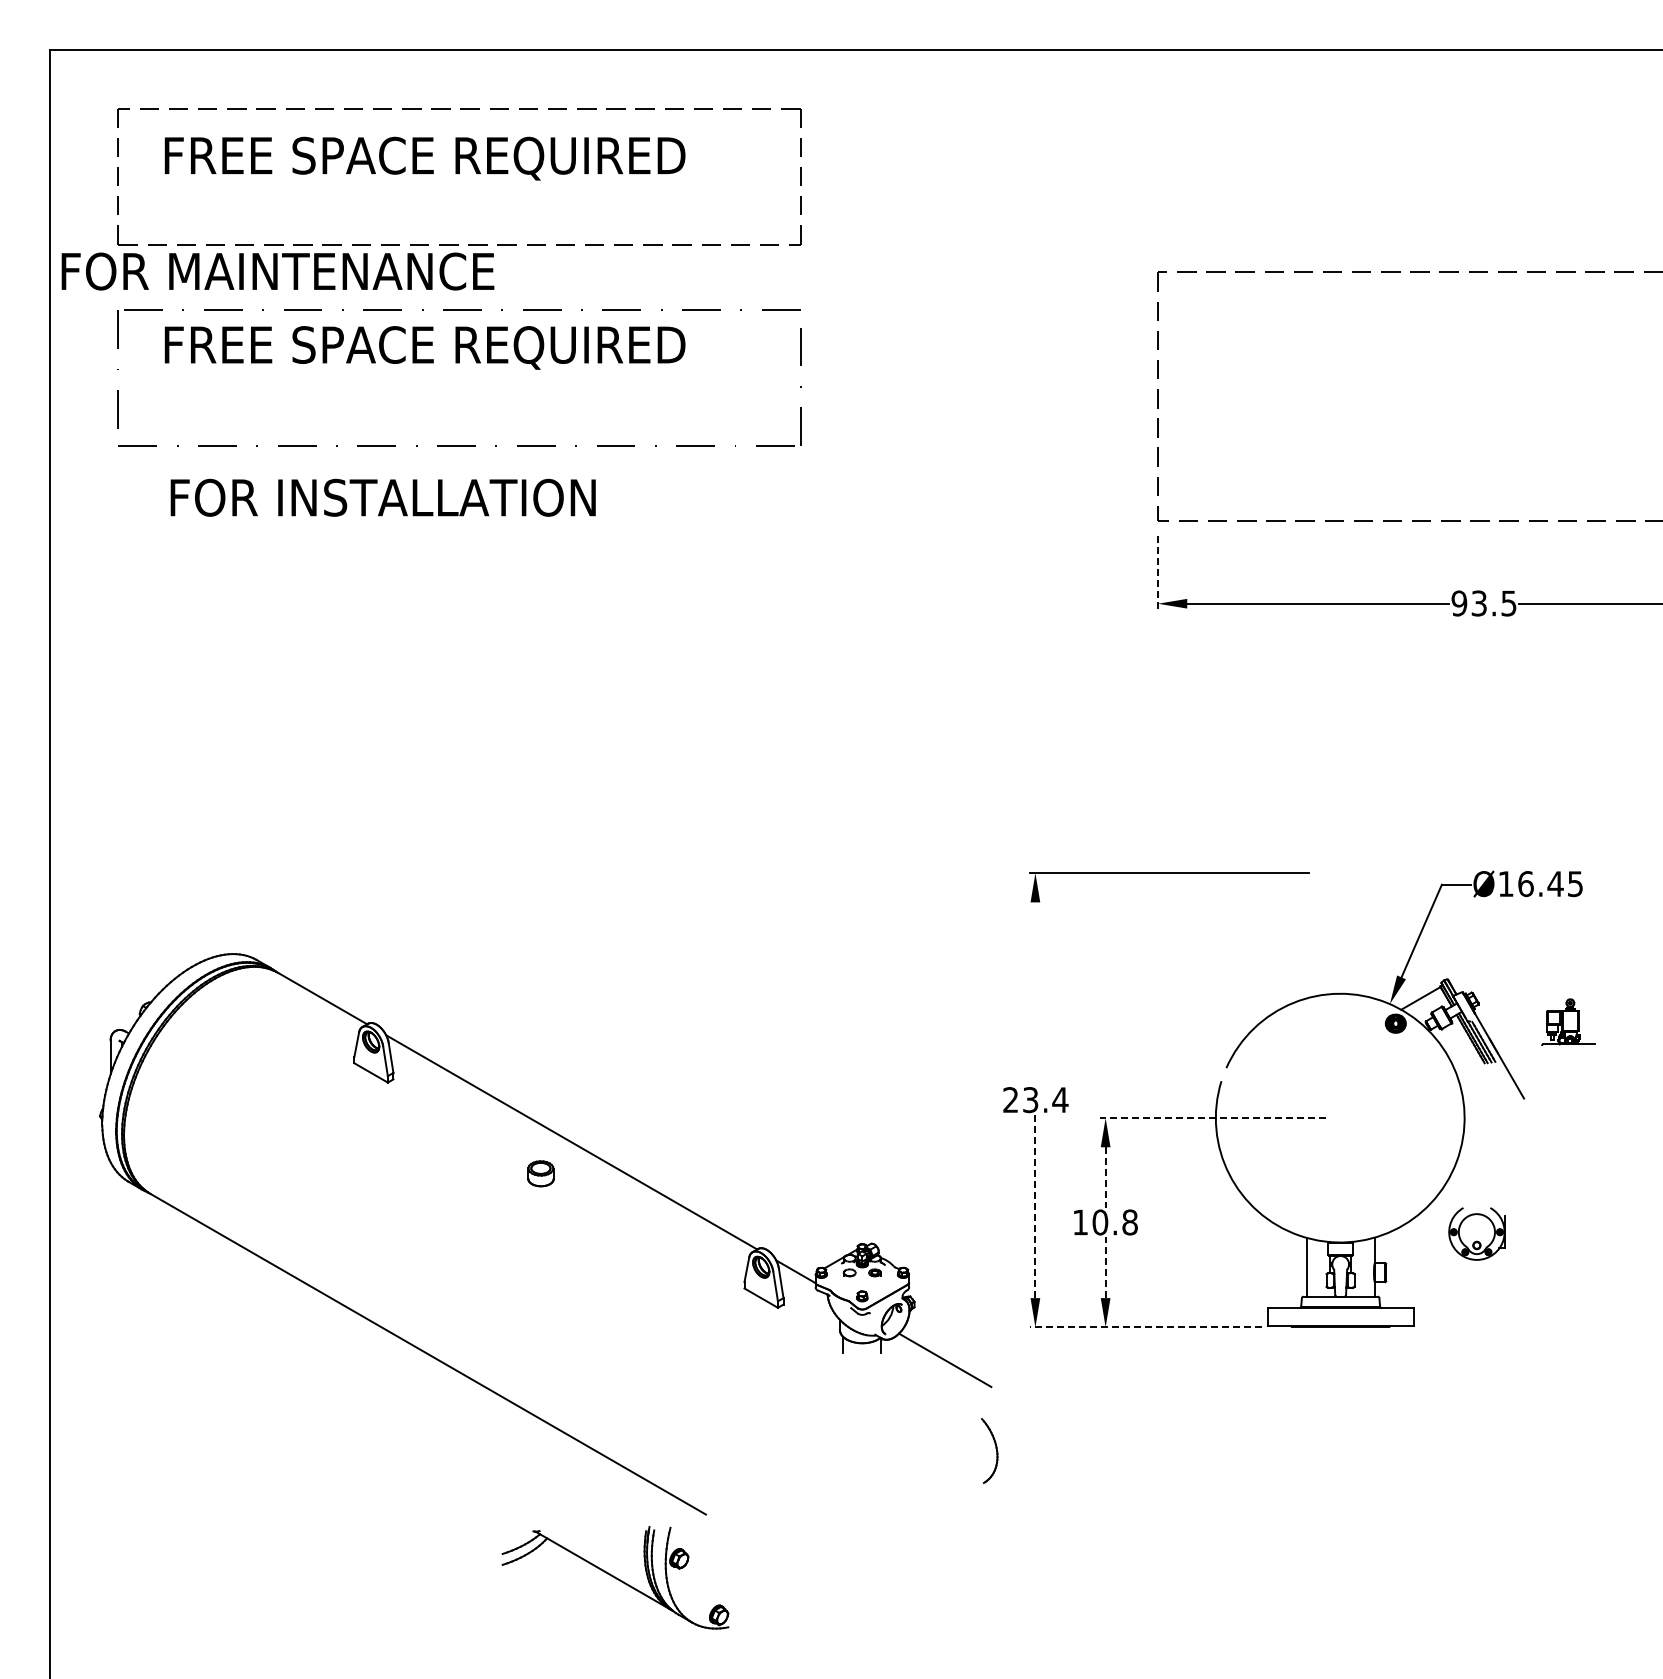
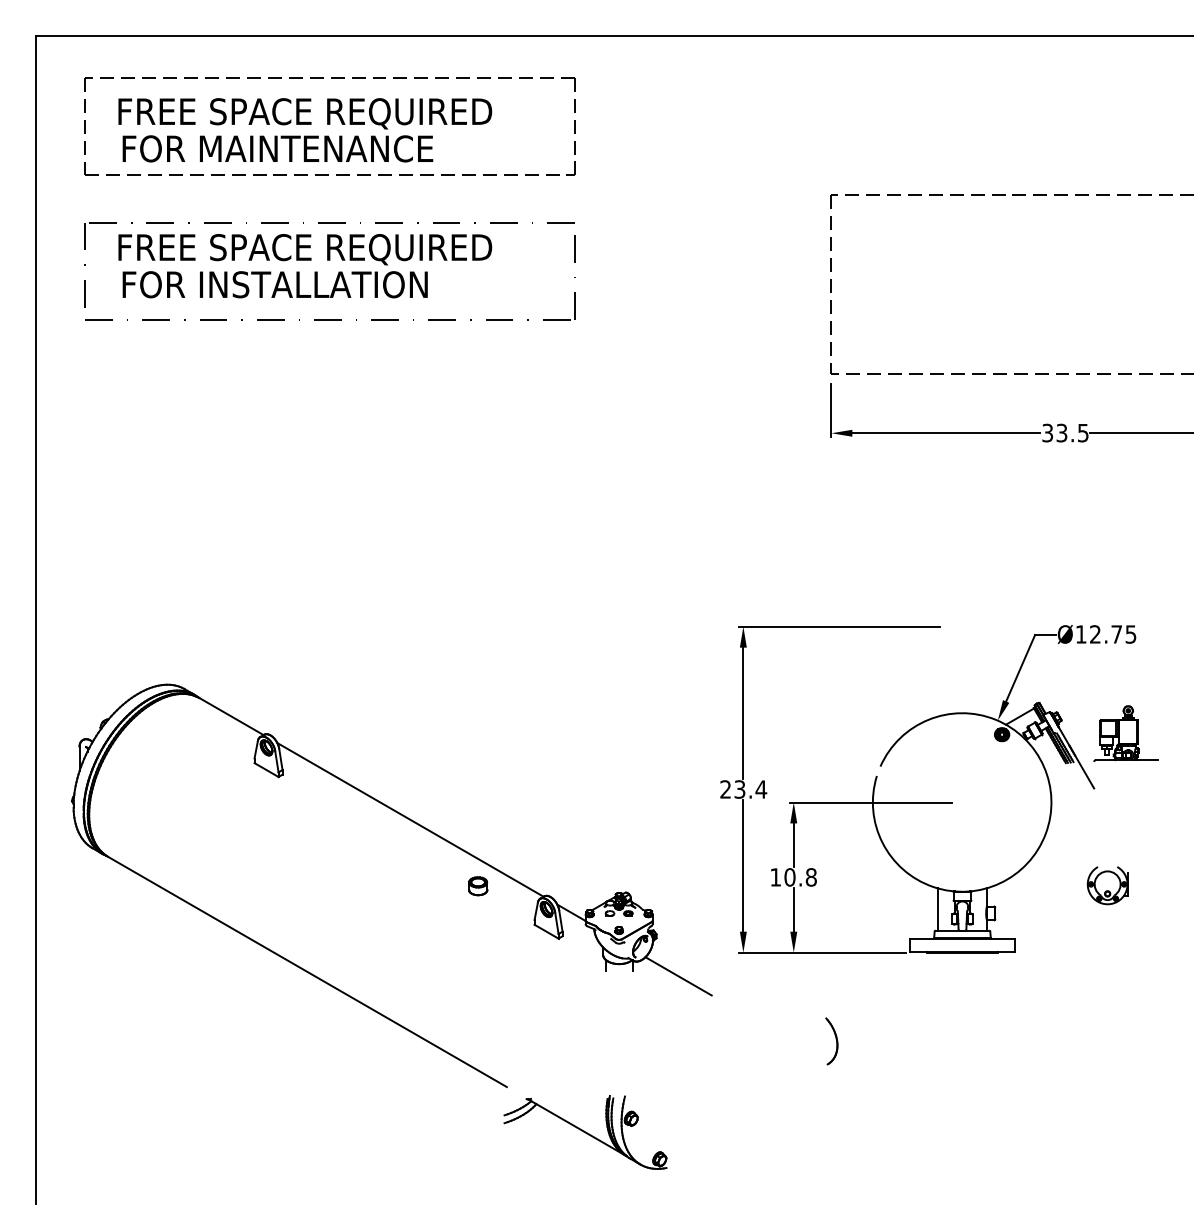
text: (277, 271) -> (277, 148), moved
text: (382, 497) -> (274, 284), moved
line: (1158, 572) -> (831, 410), dashed -> solid
text: (1459, 603) -> (1047, 433), 93.5 -> 33.5
text: (1540, 884) -> (1105, 634), Ø16.45 -> Ø12.75
line: (1035, 993) -> (743, 713), added
part: (1568, 1022) -> (1126, 733), size x1.67
line: (1212, 1118) -> (870, 802), dashed -> solid
part: (540, 1173) -> (477, 886), moved
line: (1105, 1178) -> (793, 845), dashed -> solid
line: (1035, 1206) -> (743, 865), dashed -> solid
part: (1476, 1233) -> (1107, 885), moved
line: (1105, 1267) -> (793, 909), dashed -> solid
line: (1145, 1327) -> (822, 952), dashed -> solid
part: (995, 1448) -> (836, 1039), moved
part: (615, 1577) -> (585, 1132), moved

